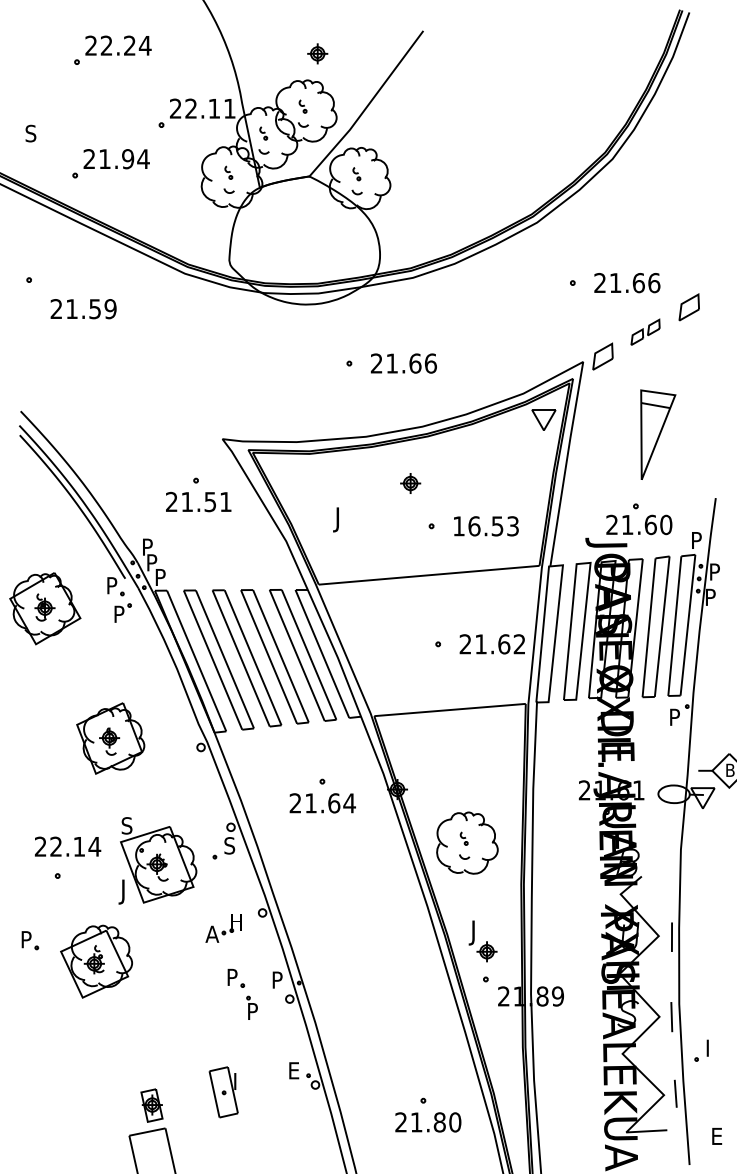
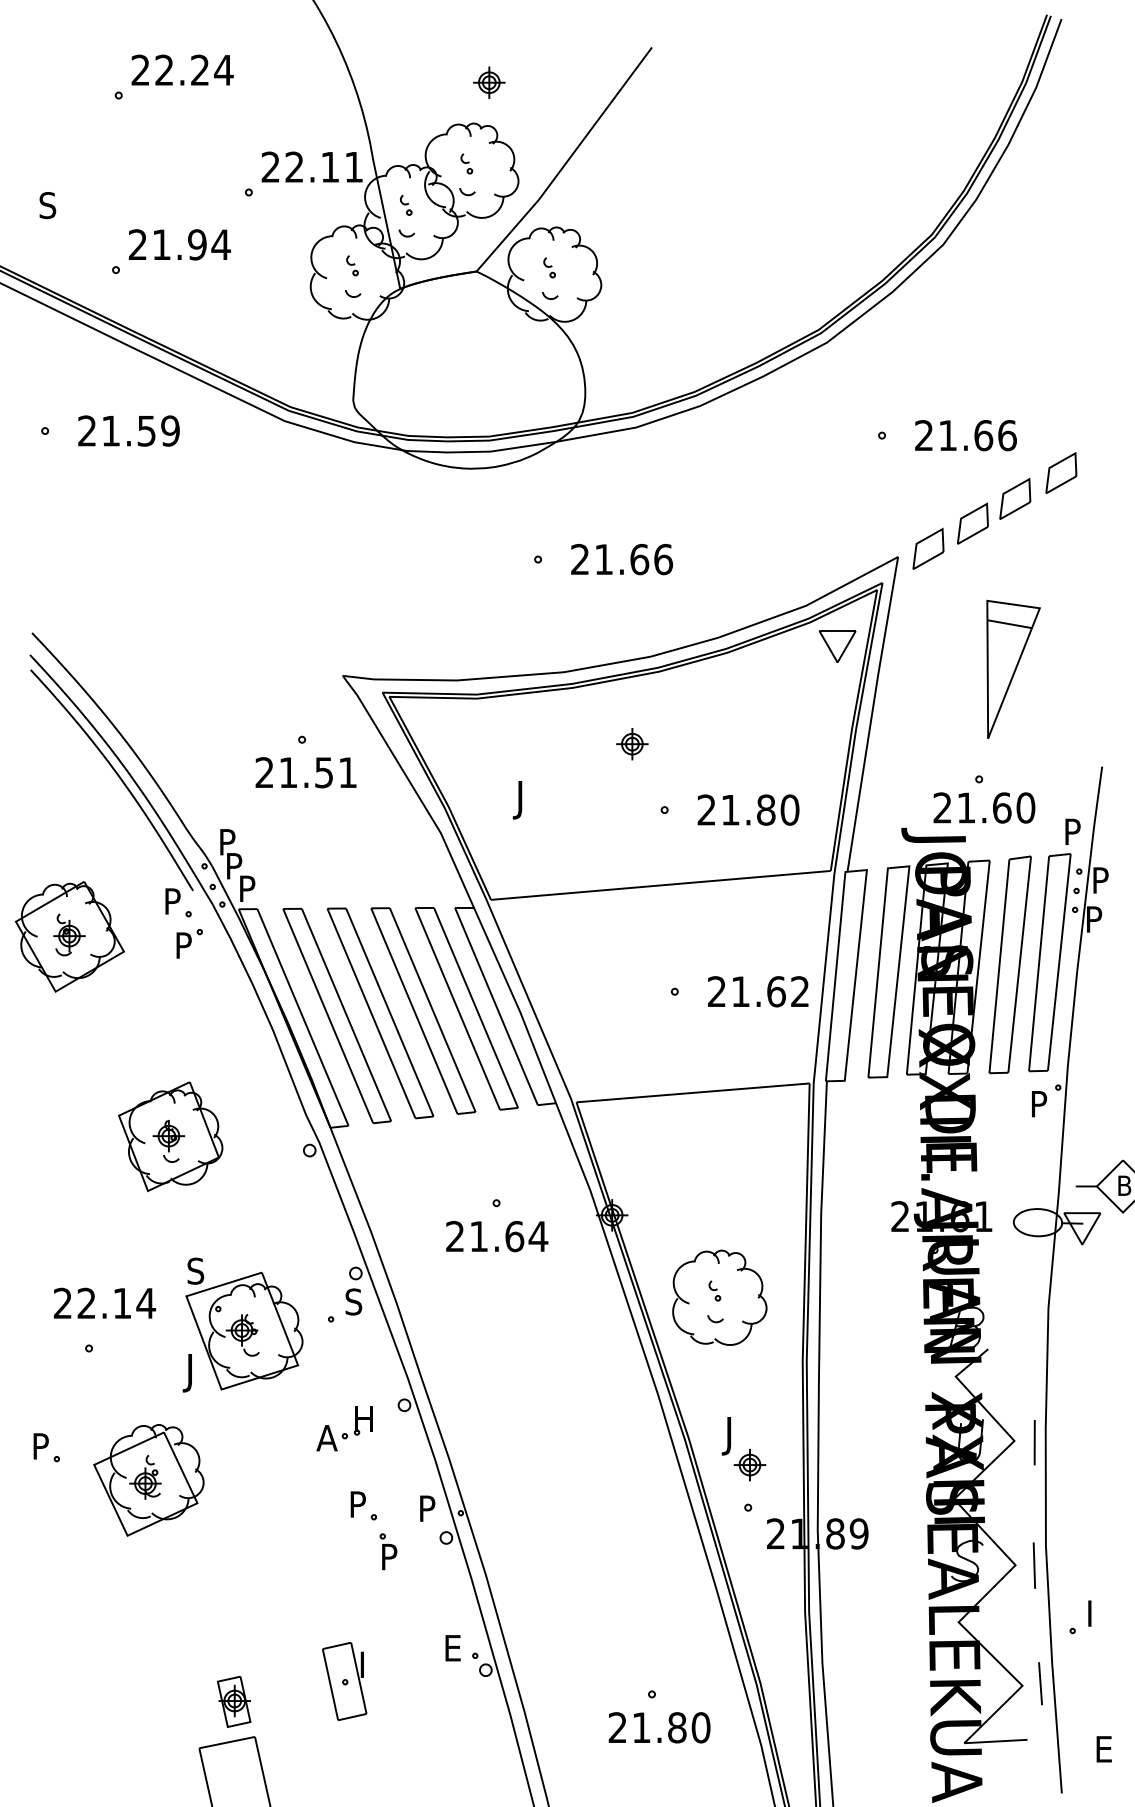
text: (83, 309) -> (128, 431), moved
part: (645, 332) -> (993, 511), size x1.67
text: (486, 526) -> (749, 810), 16.53 -> 21.80

